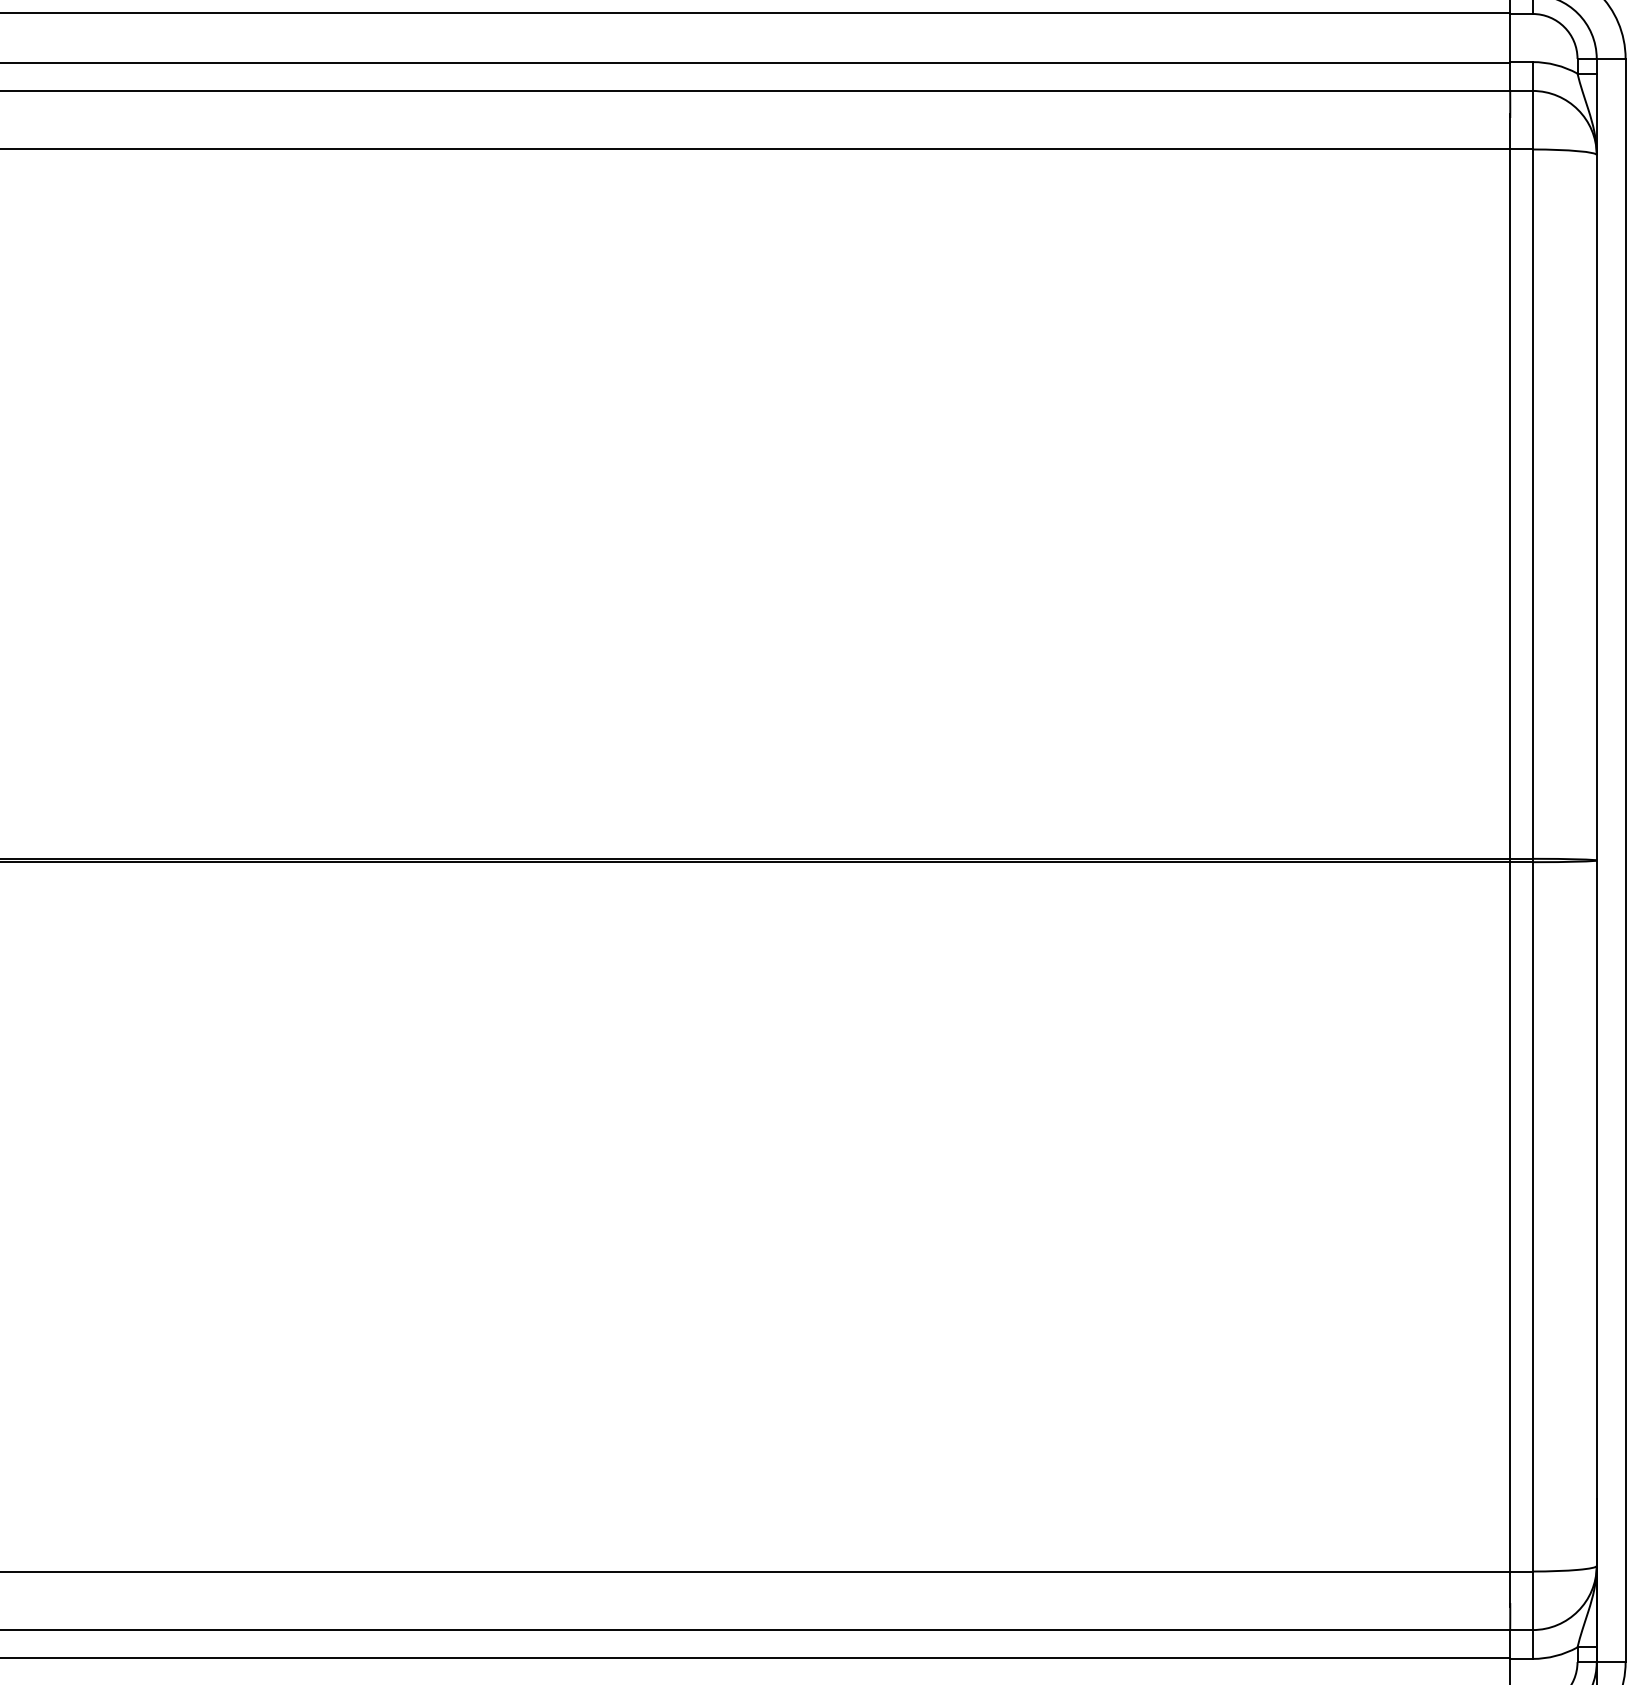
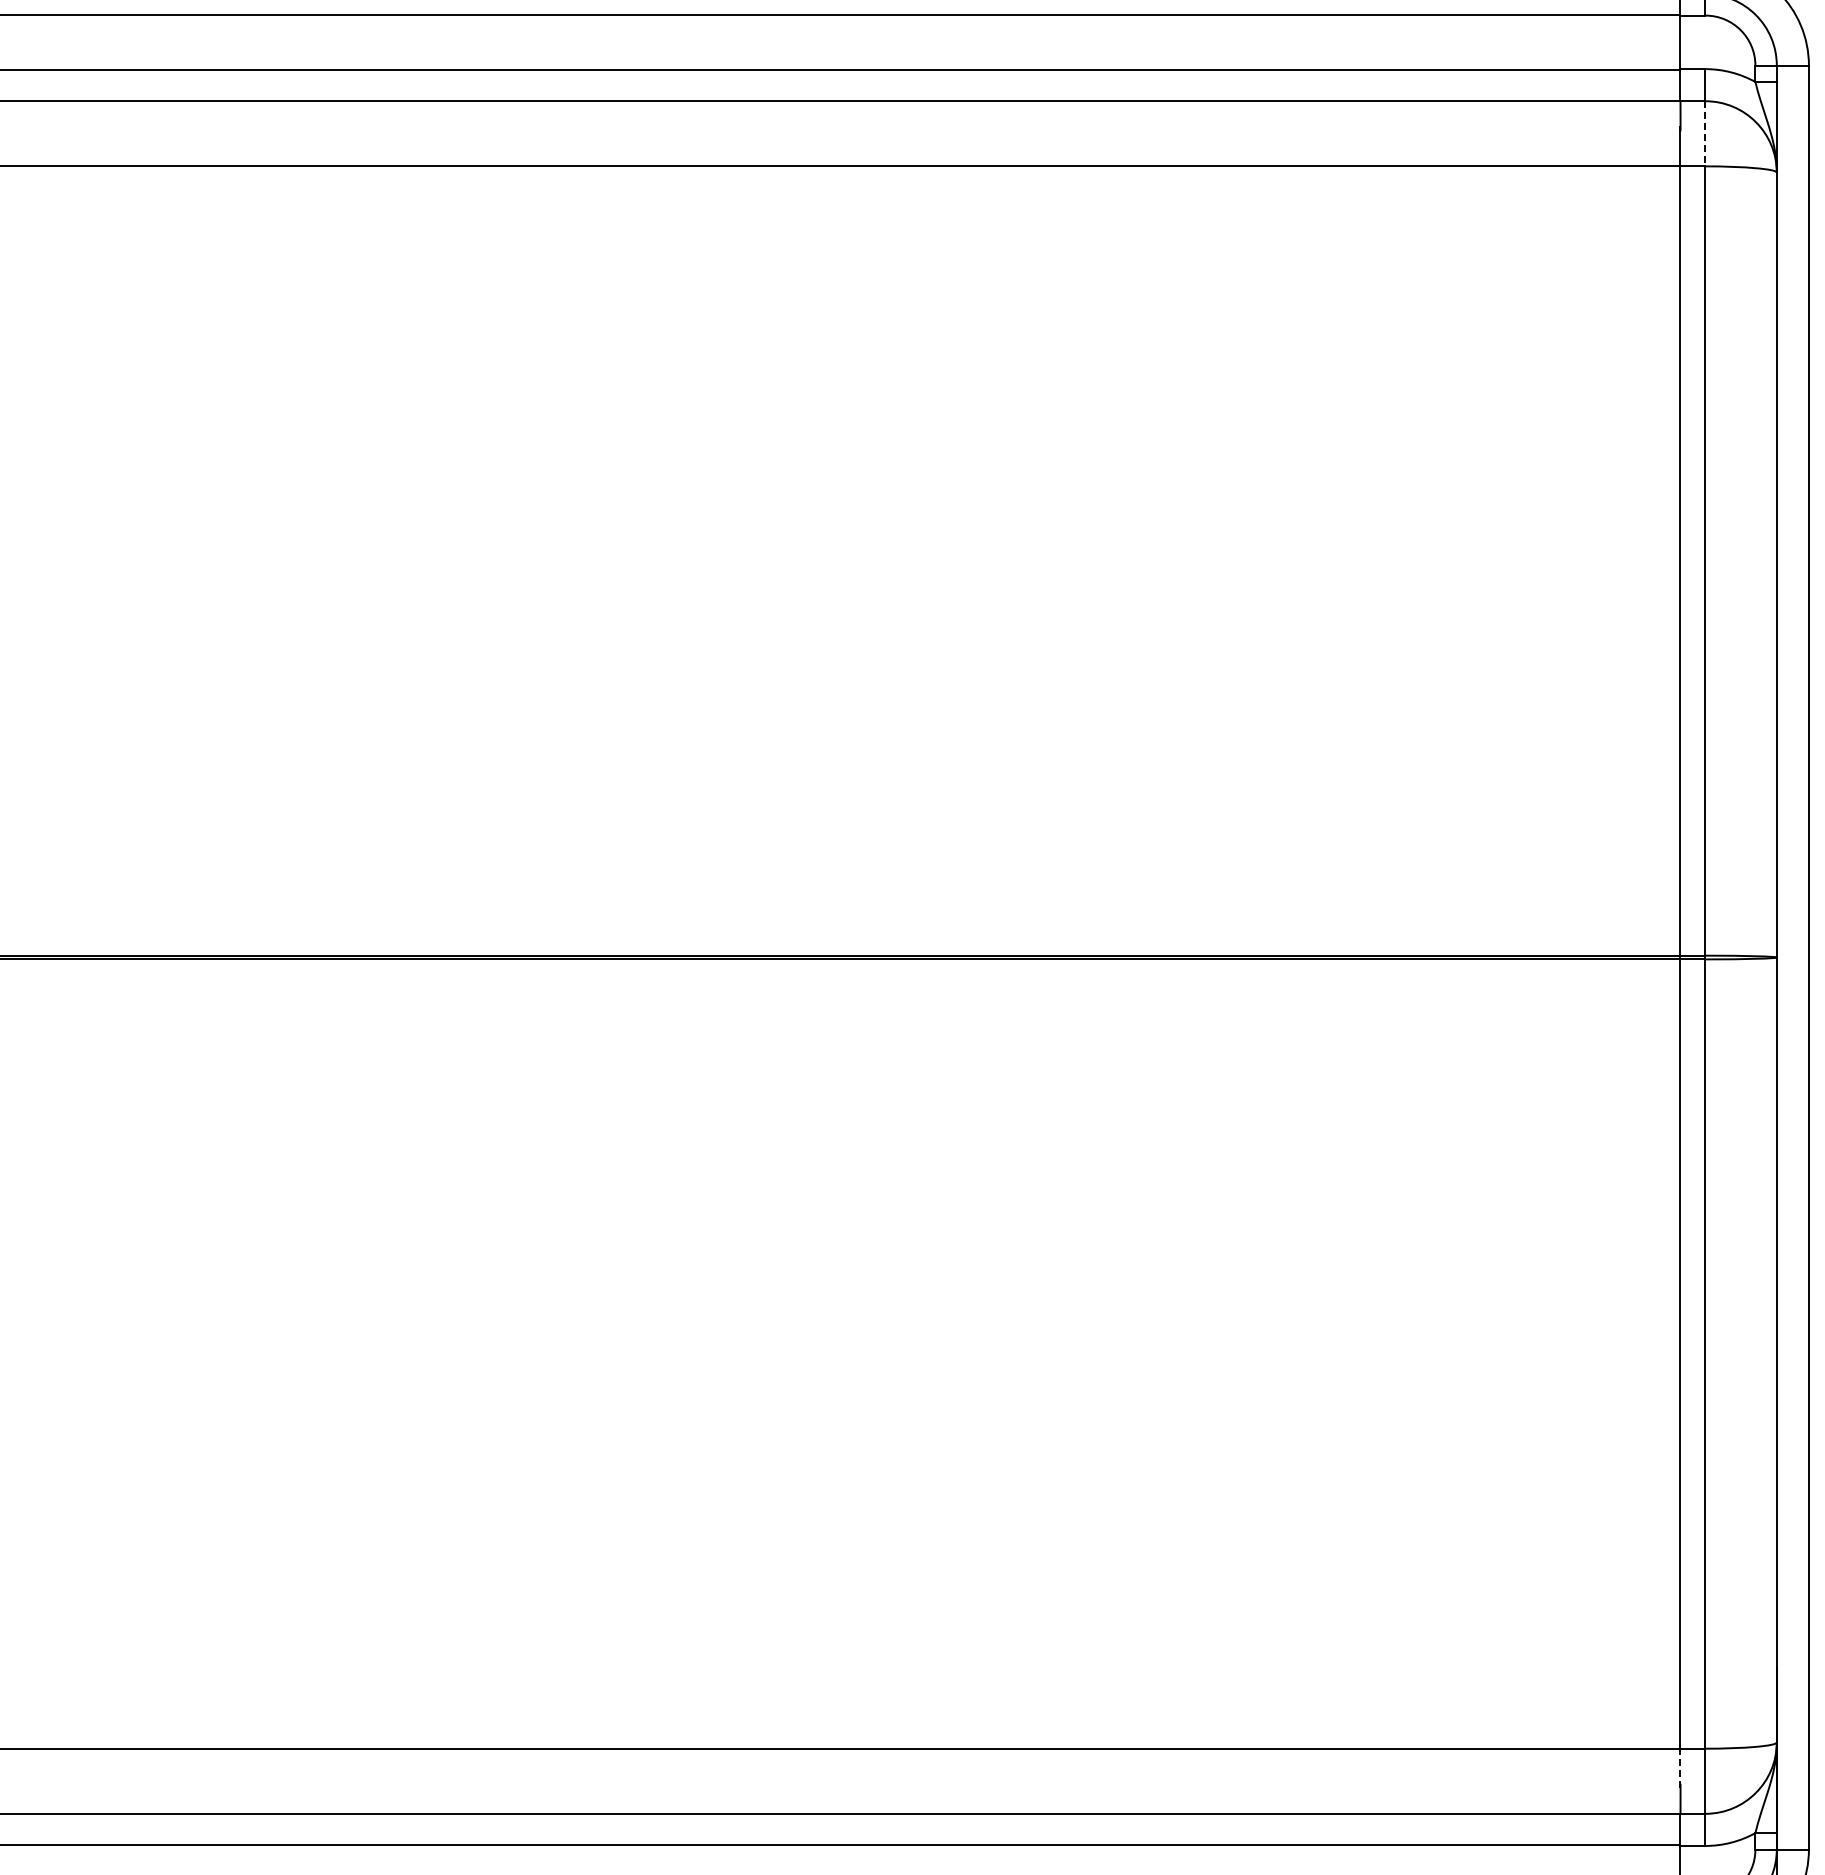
line: (1532, 119) -> (1705, 133), solid -> dashed
line: (1510, 1589) -> (1680, 1768), solid -> dashed

